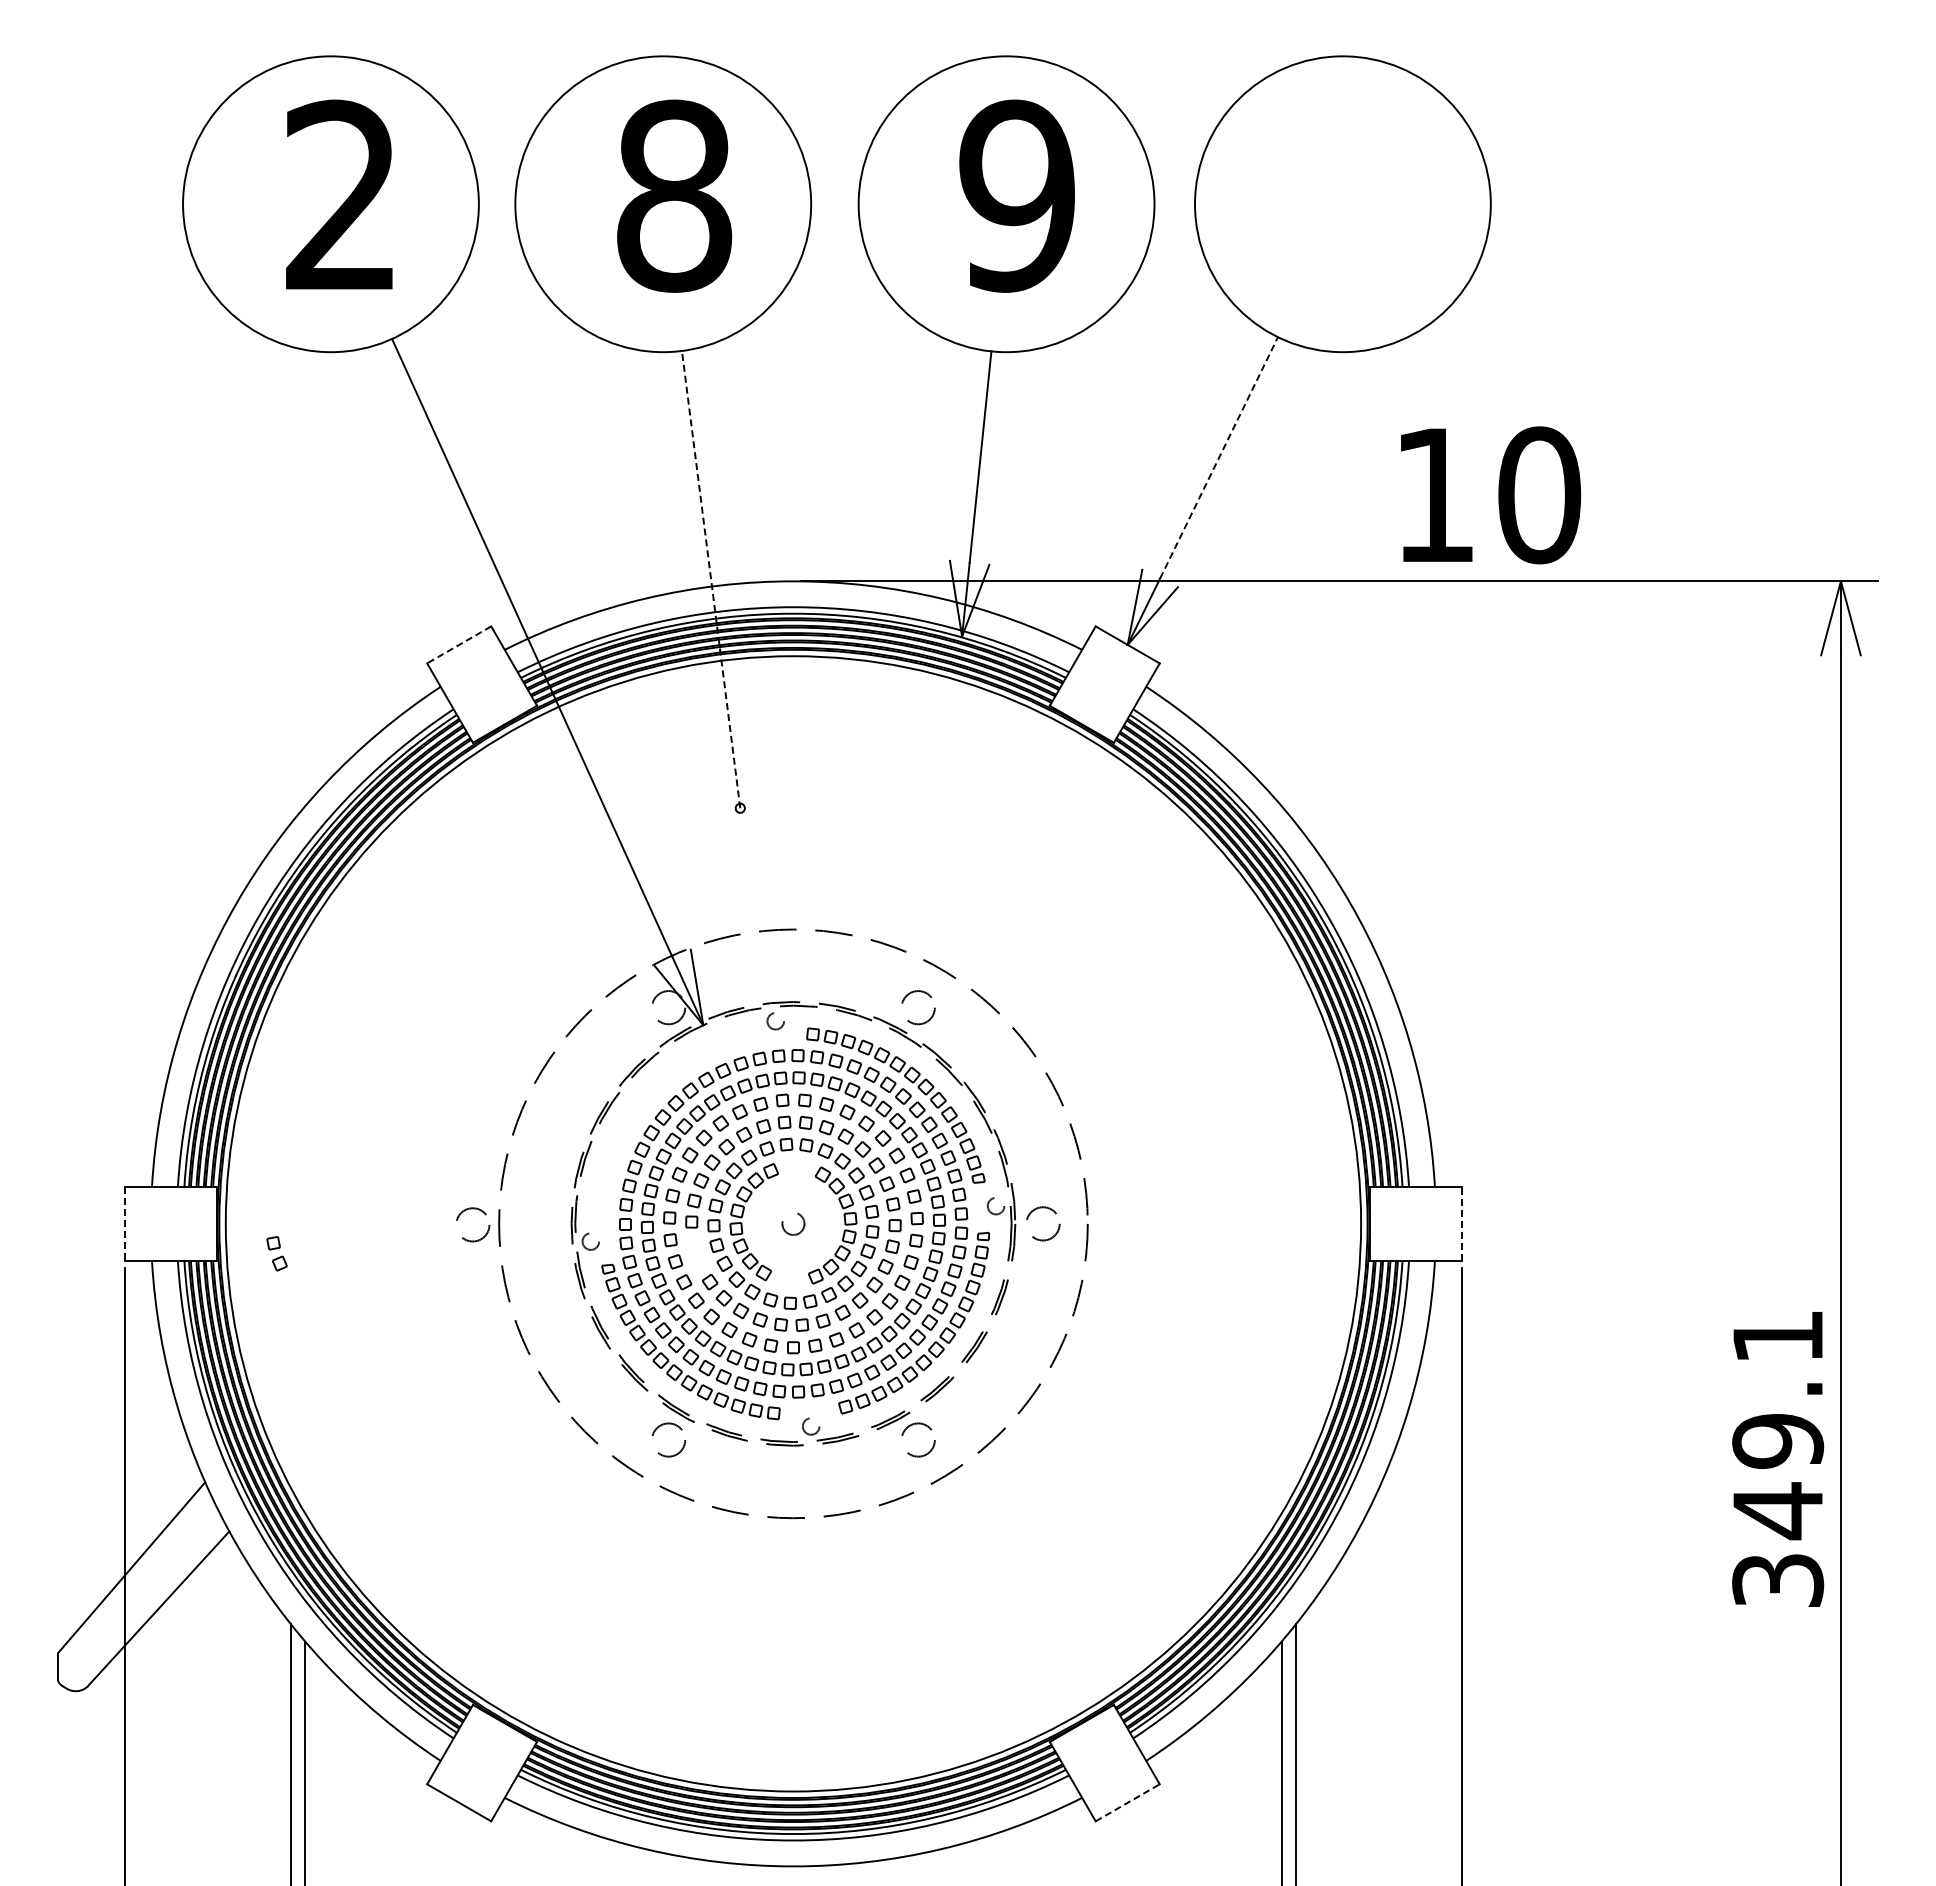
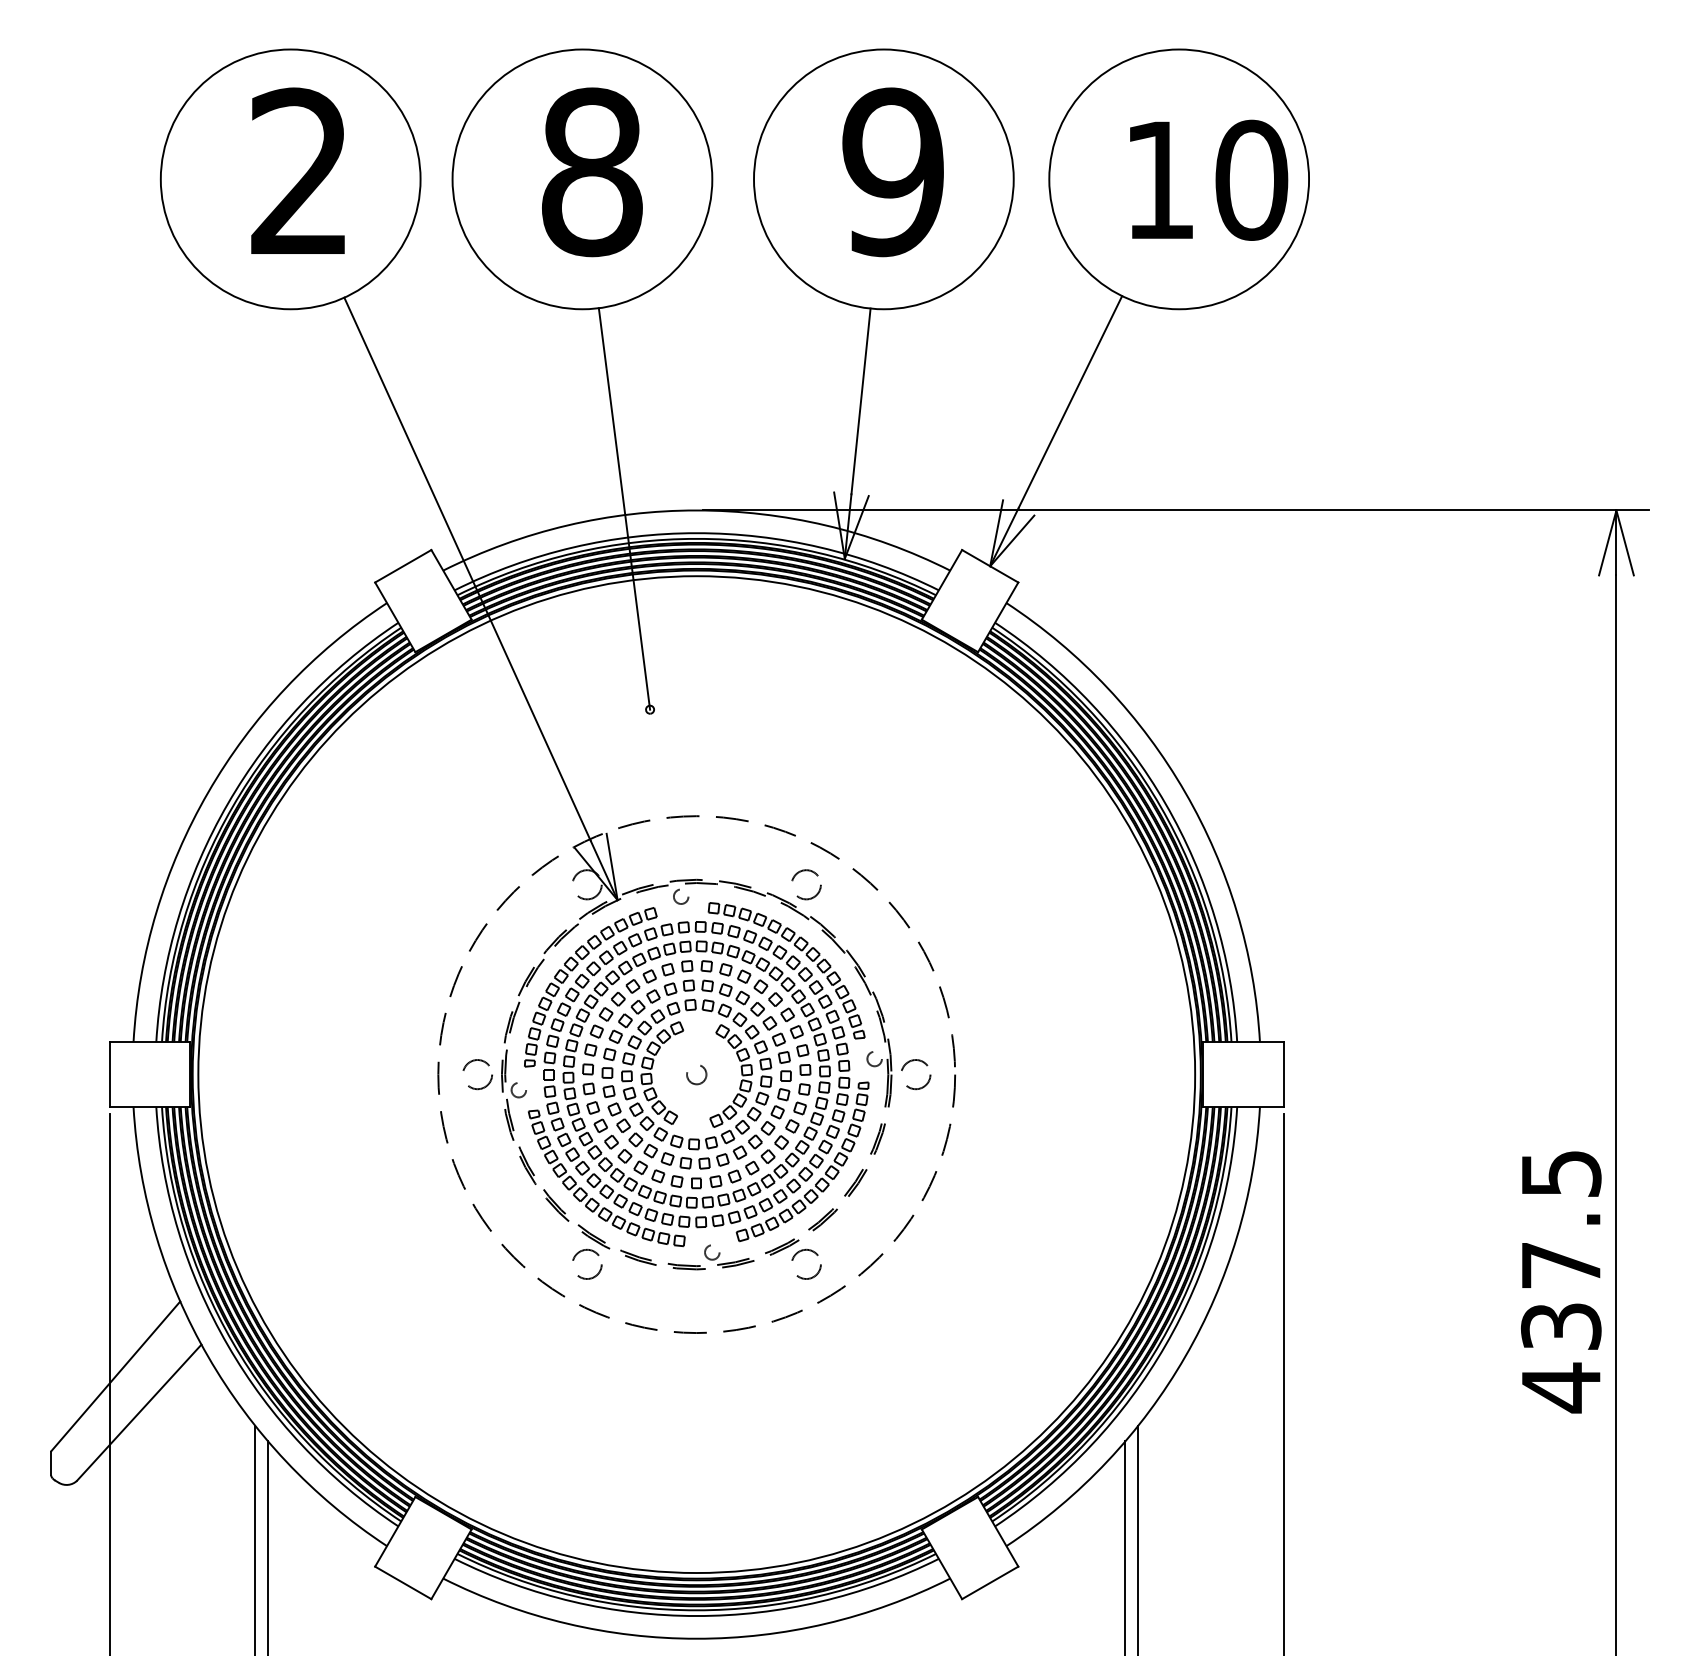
line: (1219, 457) -> (1070, 401), dashed -> solid
text: (1491, 495) -> (1209, 180), moved
line: (711, 579) -> (624, 508), dashed -> solid
line: (459, 644) -> (403, 565), dashed -> solid
part: (653, 1104) -> (573, 969), added
line: (124, 1223) -> (109, 1074), dashed -> solid
line: (1461, 1223) -> (1283, 1074), dashed -> solid
circle: (473, 1224) -> (478, 1074), moved
part: (276, 1253) -> (611, 1100), moved
text: (1778, 1460) -> (1561, 1282), 349.1 -> 437.5
line: (1127, 1802) -> (990, 1582), dashed -> solid

